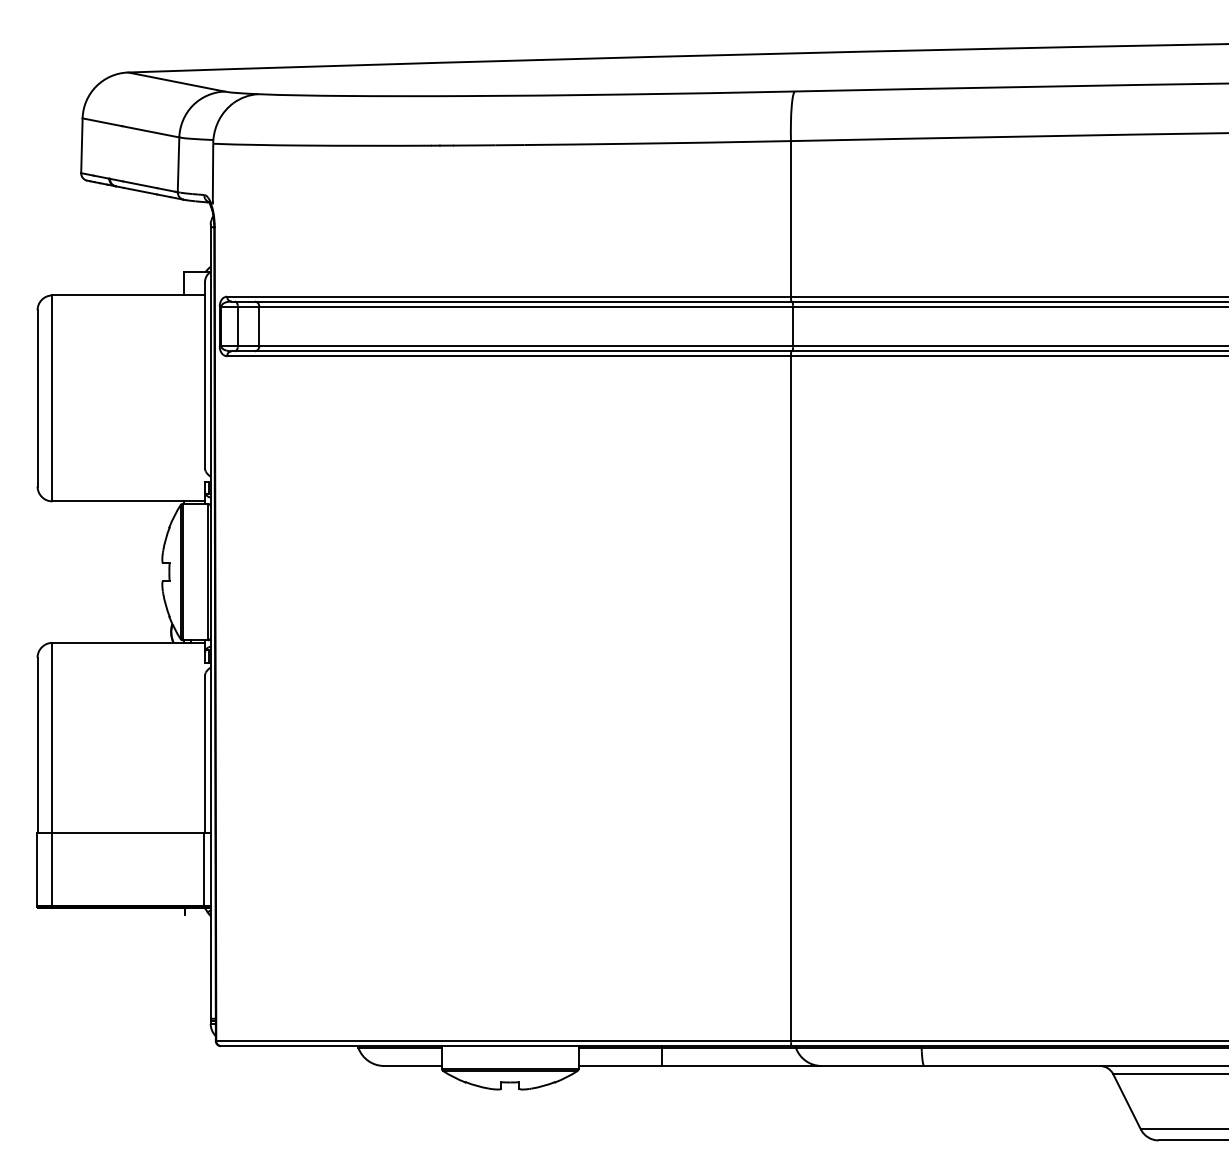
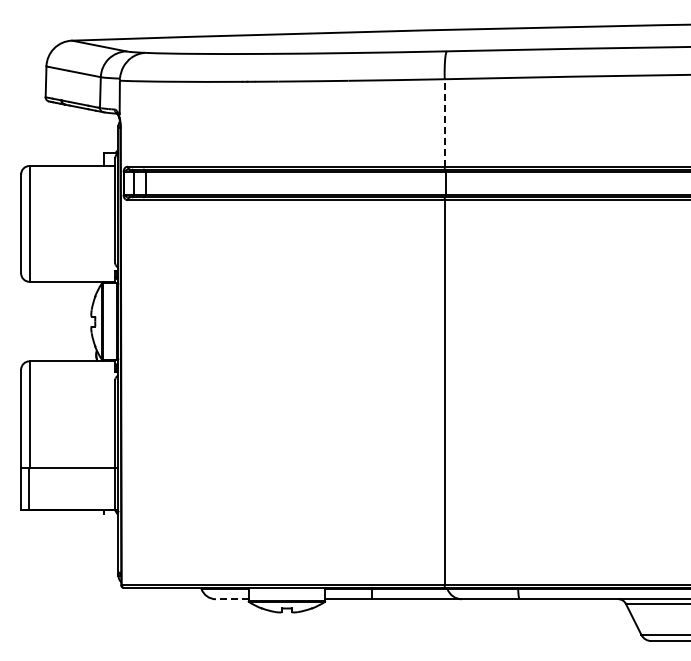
line: (790, 218) -> (444, 122), solid -> dashed
line: (411, 1066) -> (231, 599), solid -> dashed

